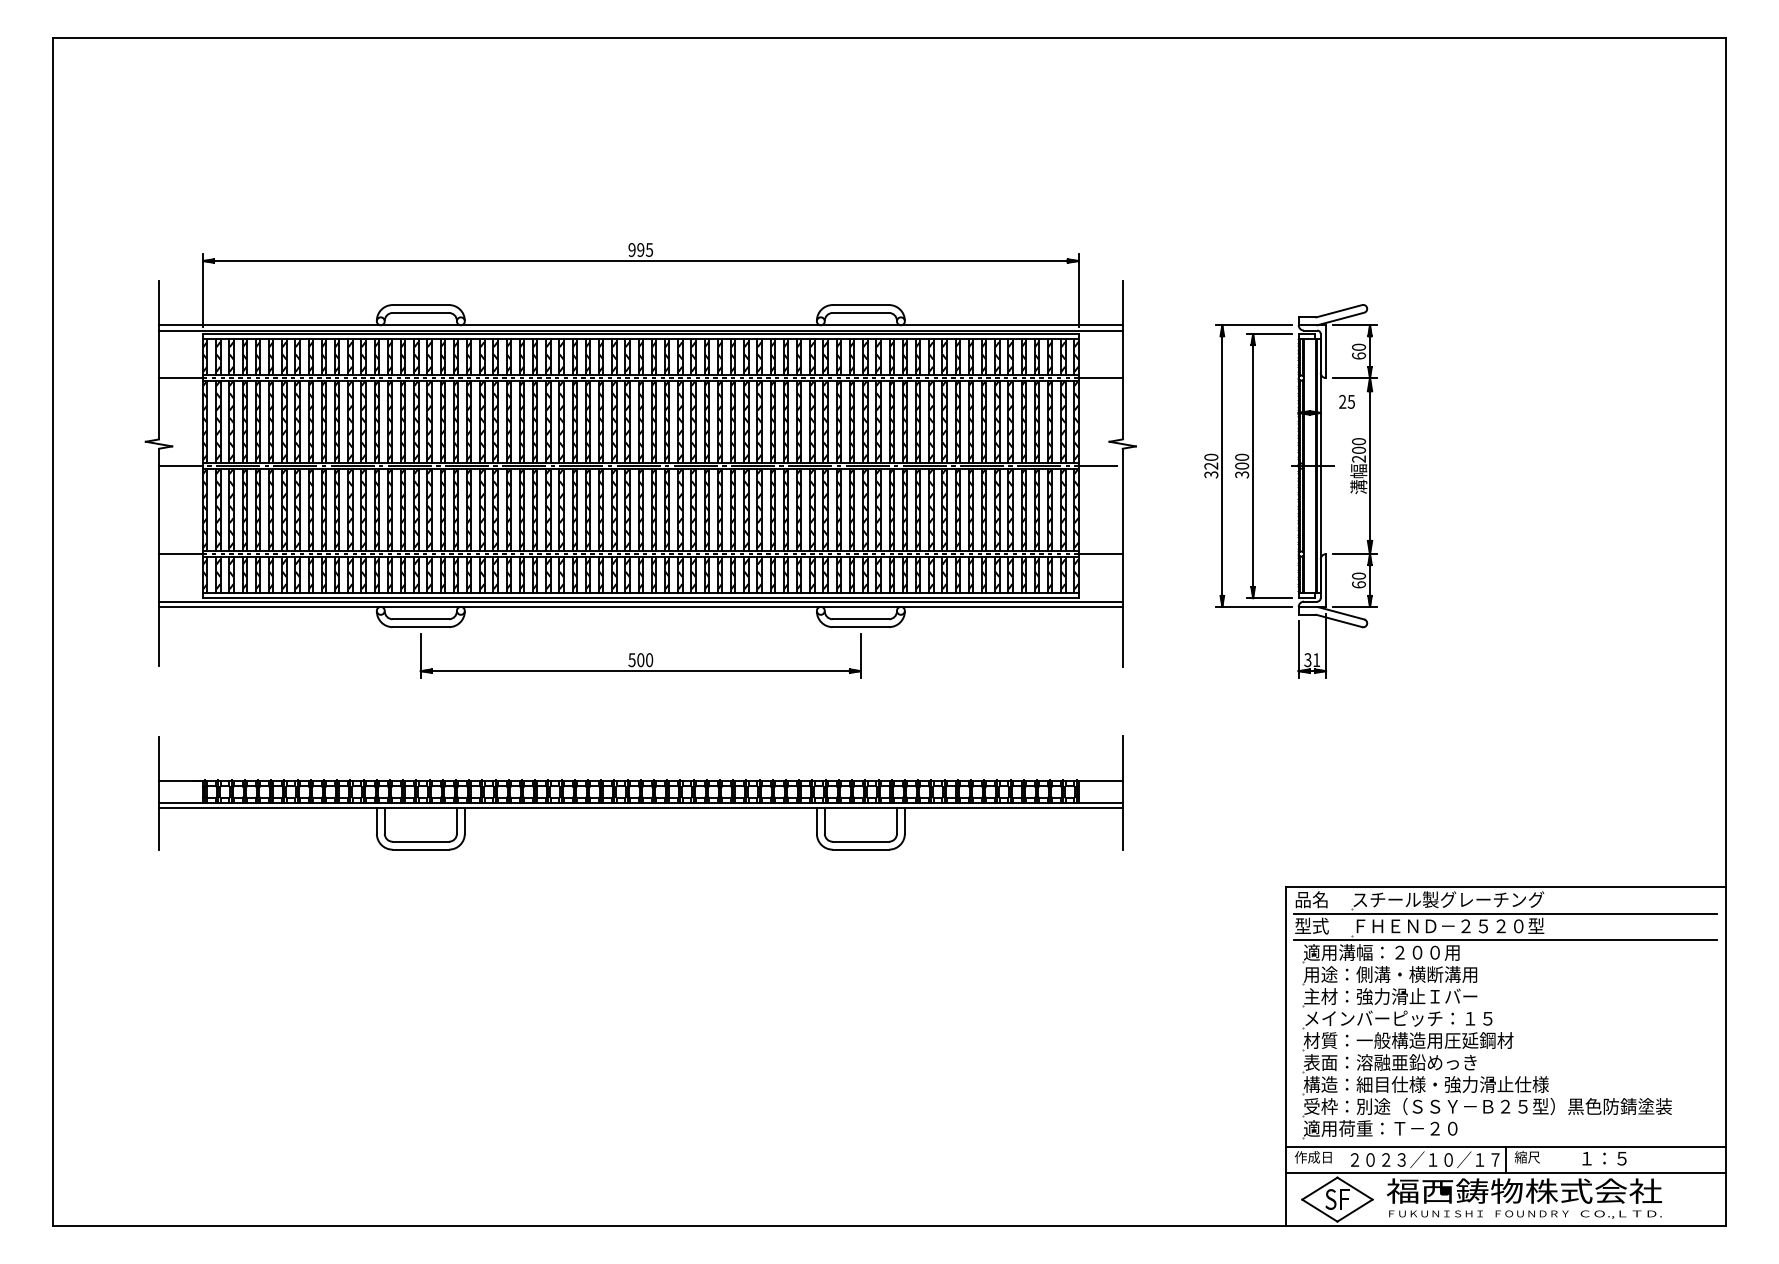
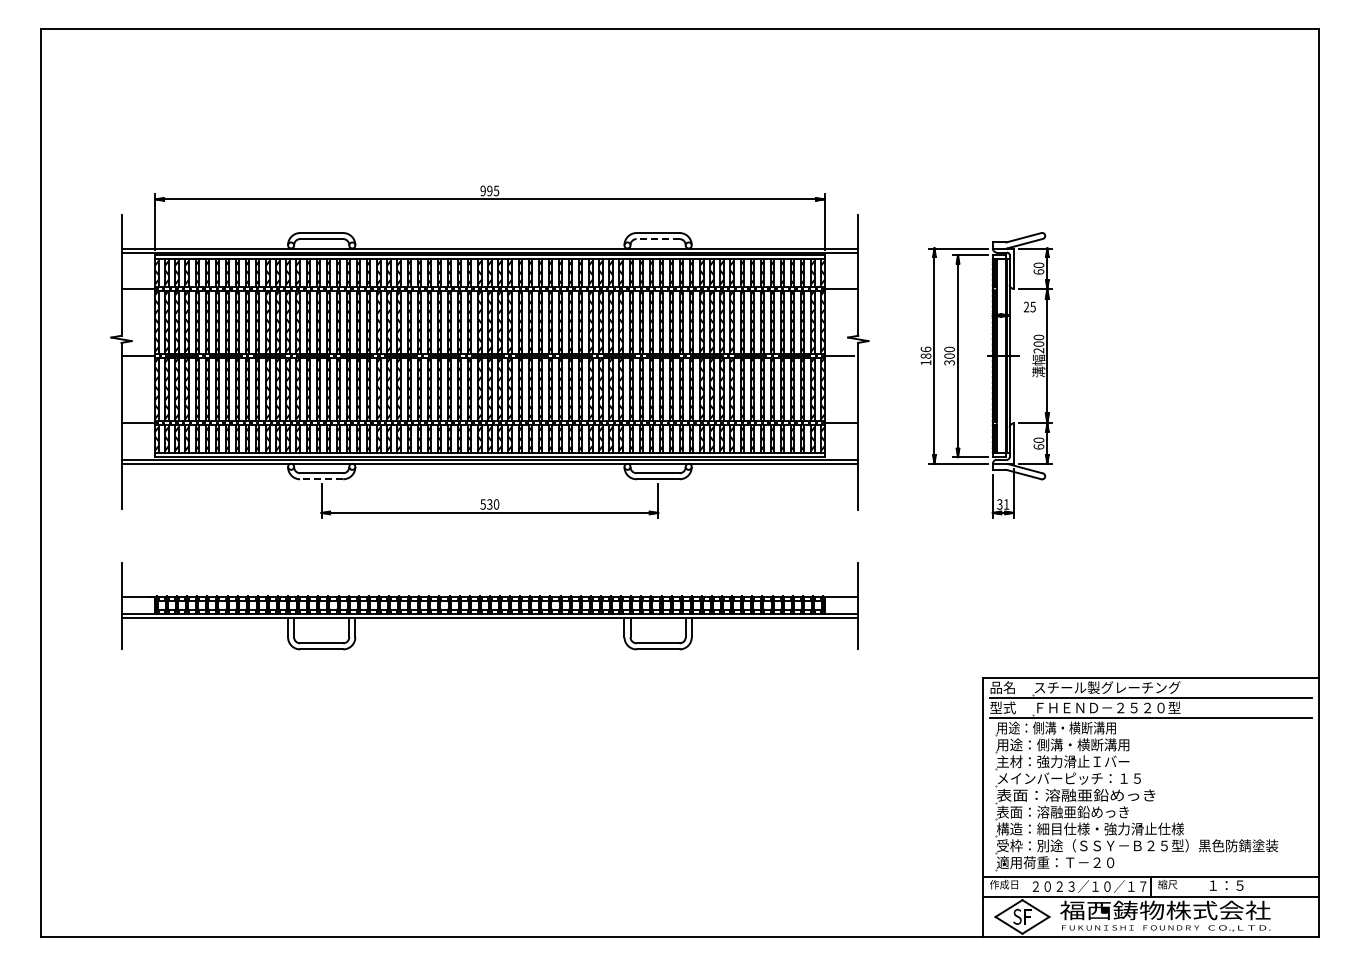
line: (861, 313) -> (658, 239), solid -> dashed
text: (1210, 465) -> (925, 355), 320 -> 186
line: (420, 627) -> (321, 479), solid -> dashed
text: (640, 660) -> (489, 504), 500 -> 530
text: (1380, 951) -> (1055, 727), 適用溝幅：２００用 -> 用途：側溝・横断溝用
text: (1408, 1039) -> (1076, 794), 材質：一般構造用圧延鋼材 -> 表面：溶融亜鉛めっき

